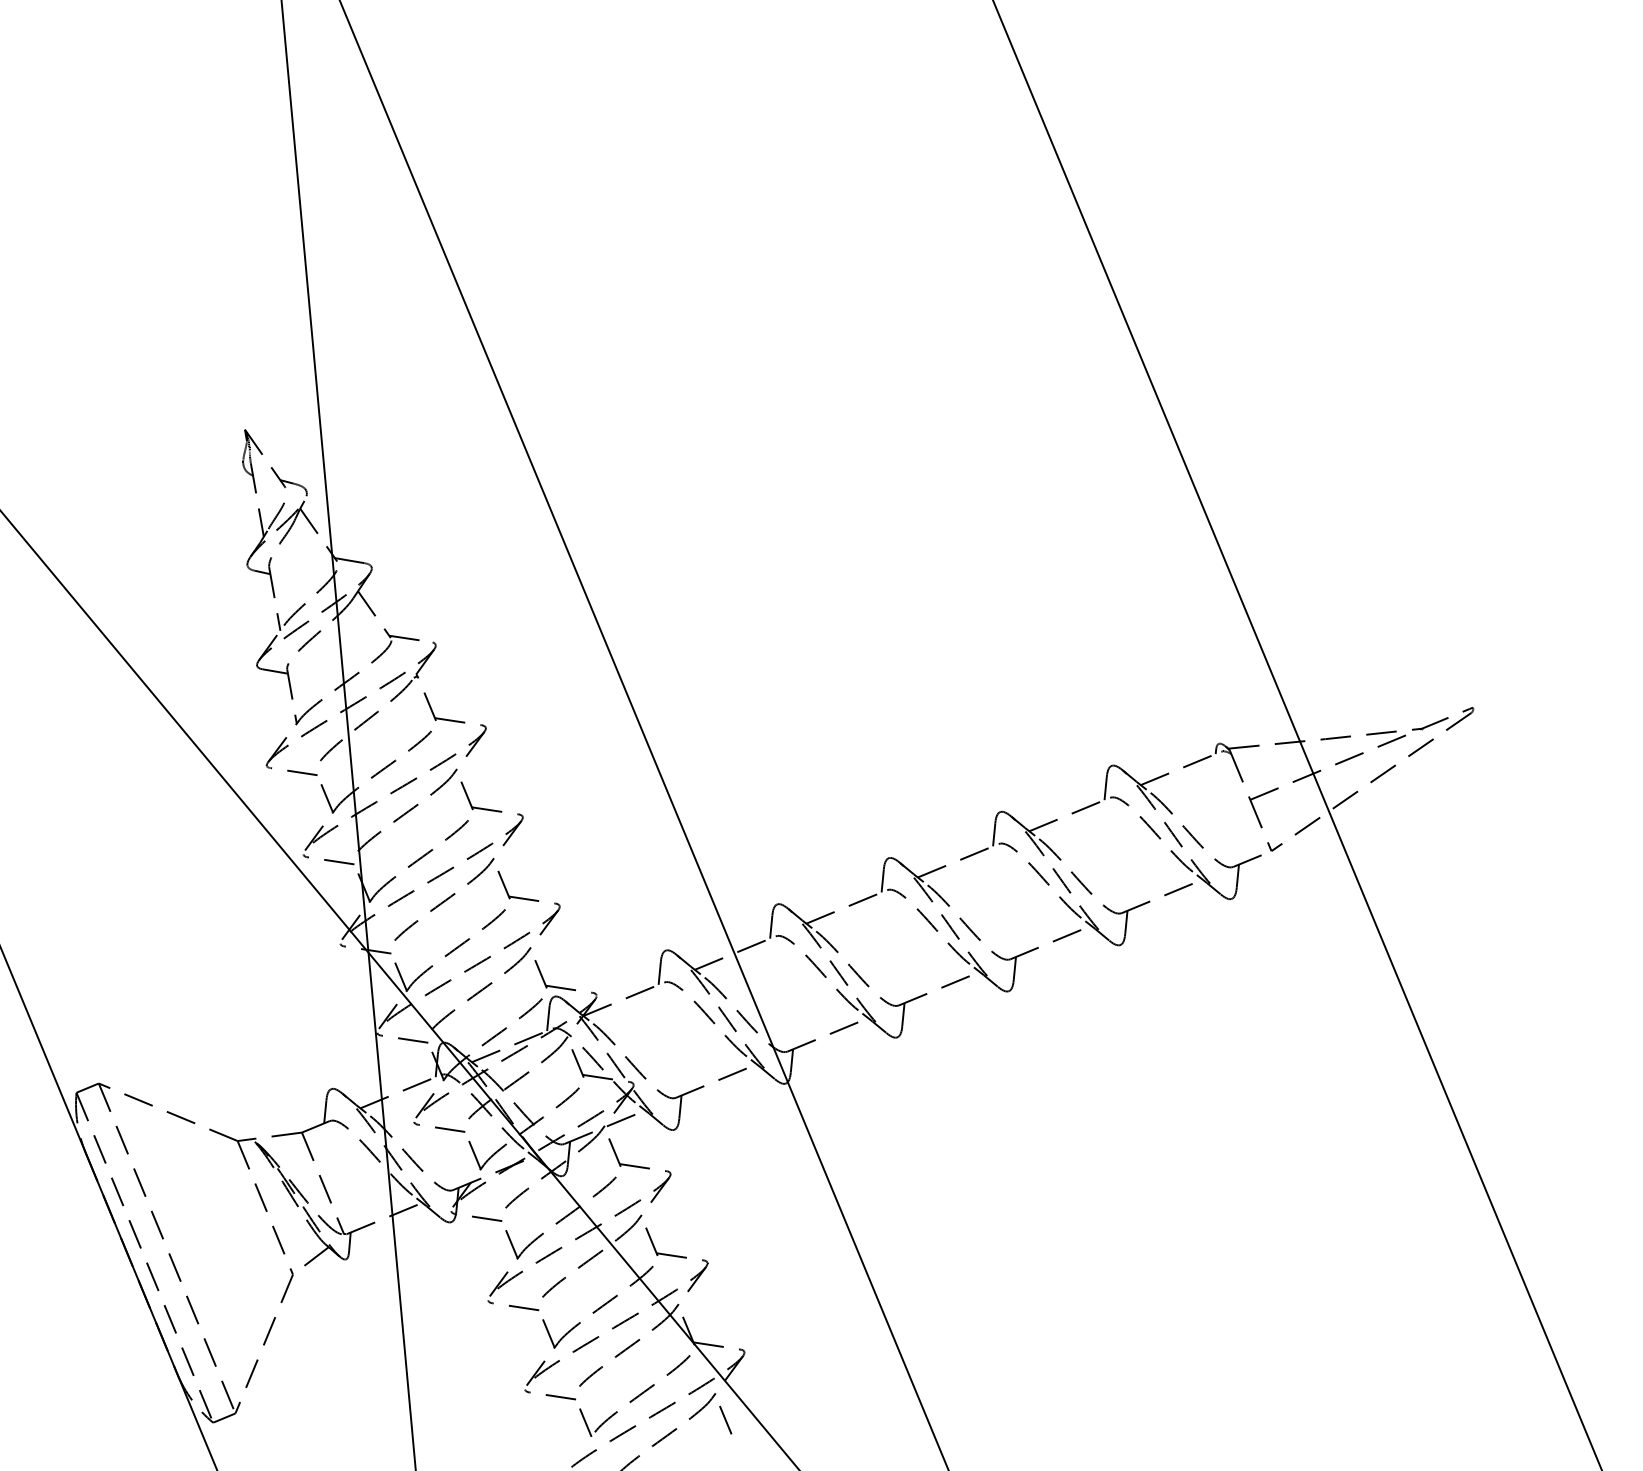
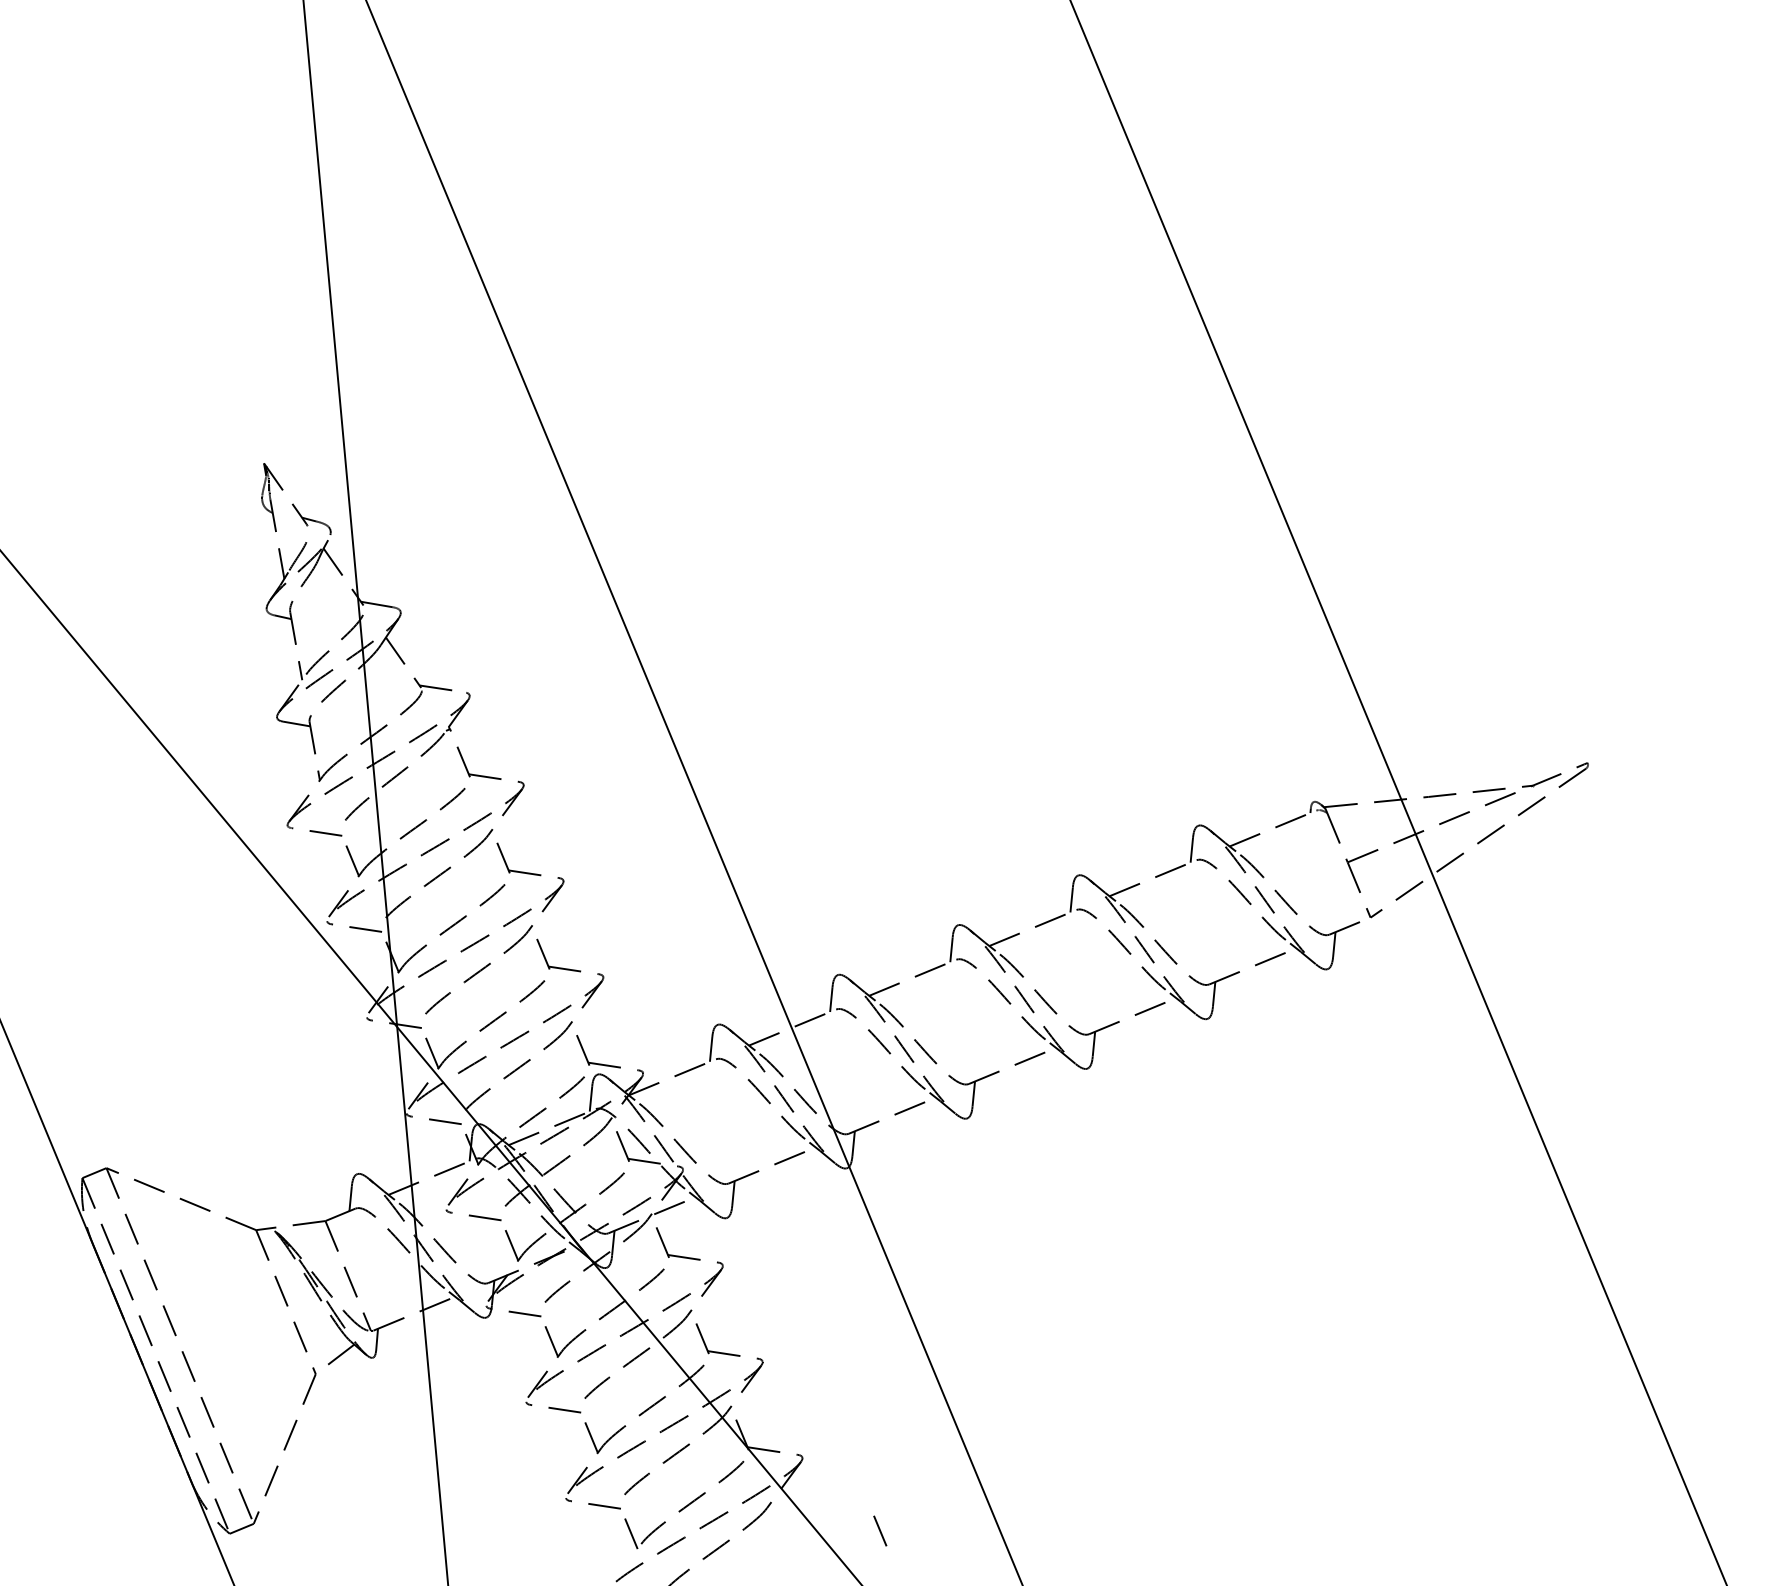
line: (725, 1419) -> (880, 1530), moved

